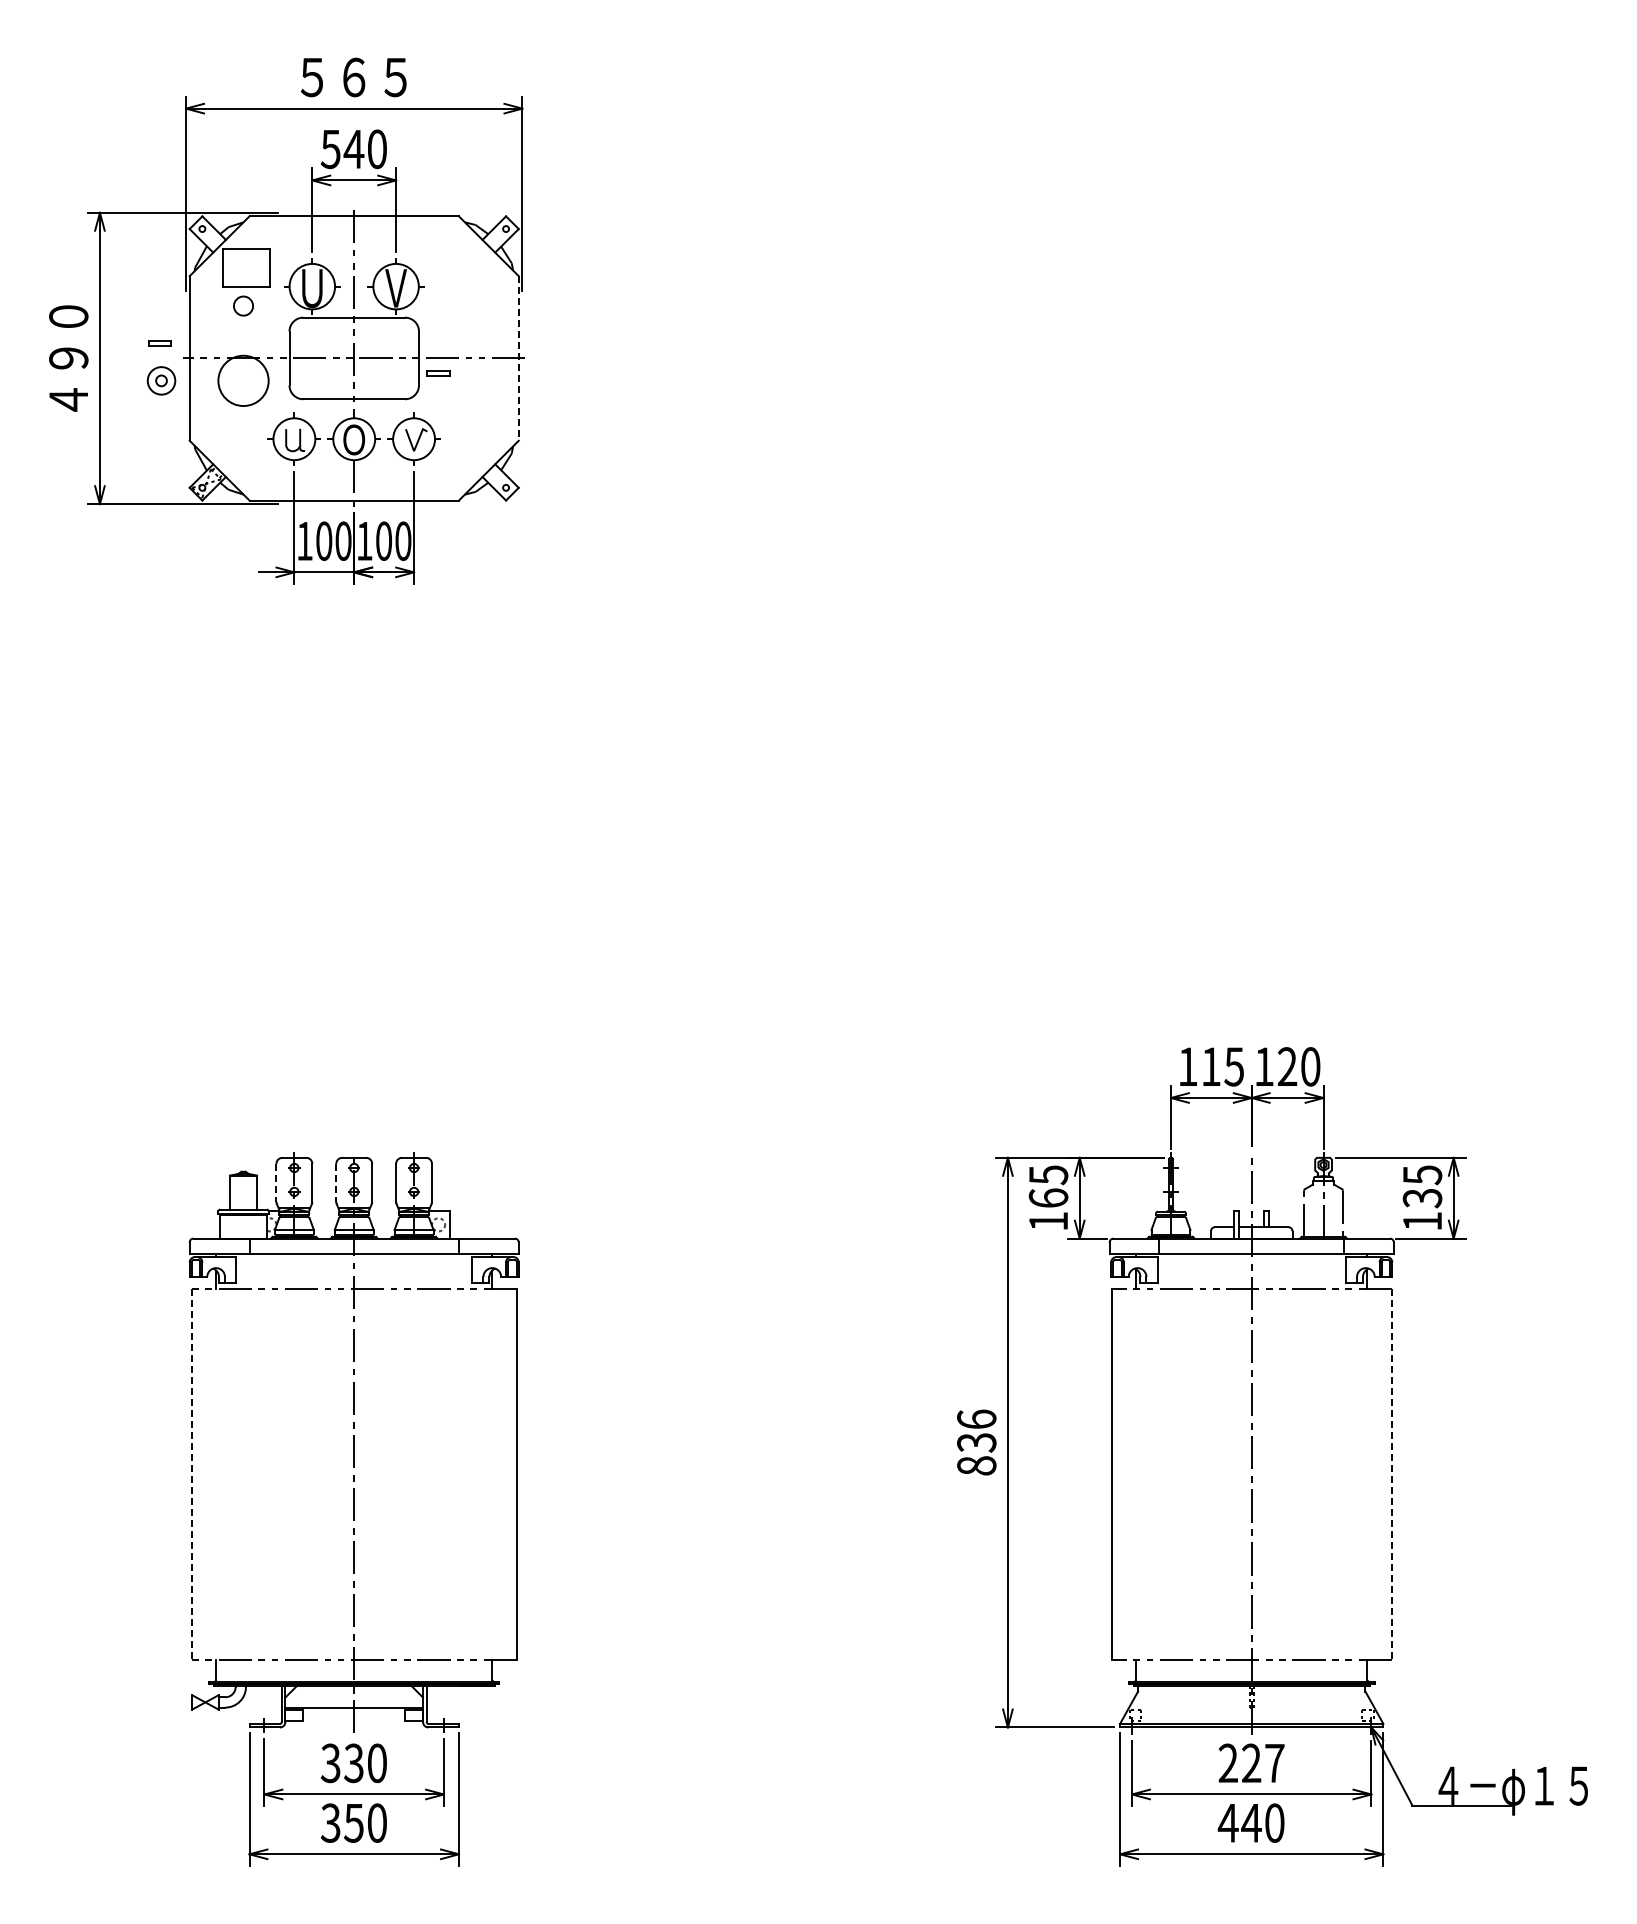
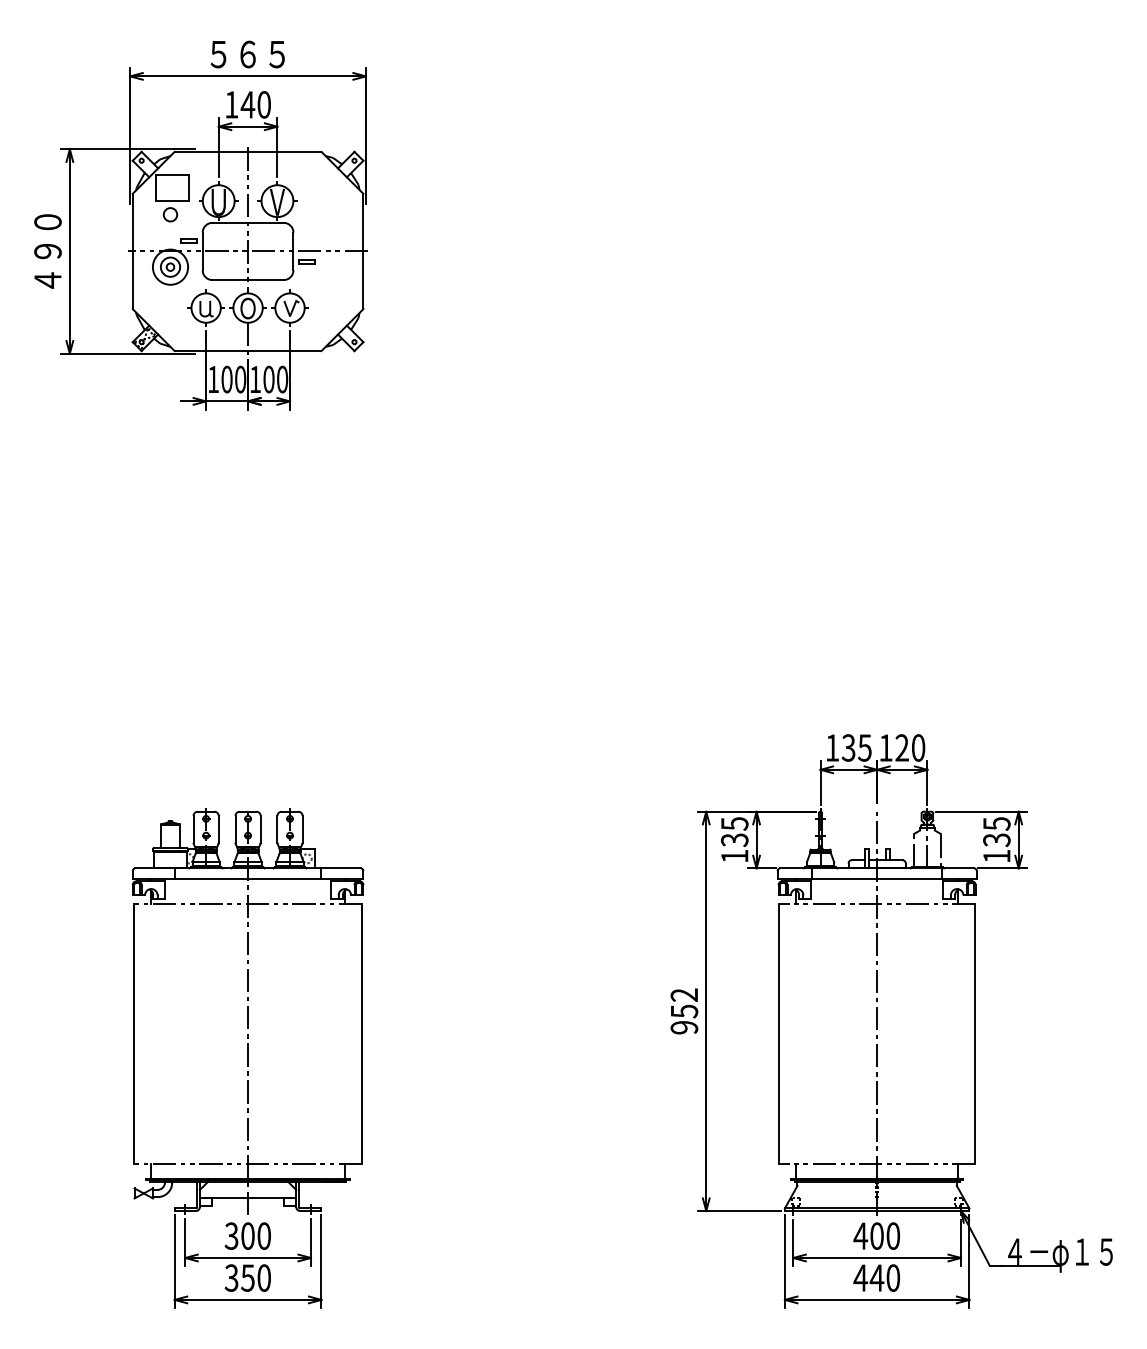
text: (330, 149) -> (231, 105), 540 -> 140
part: (159, 343) -> (188, 240), moved
line: (518, 358) -> (363, 251), dashed -> solid
part: (161, 380) -> (170, 266), moved
text: (1210, 1066) -> (848, 747), 115 -> 135
line: (276, 1182) -> (193, 829), dashed -> solid
line: (336, 1182) -> (235, 829), dashed -> solid
text: (1048, 1198) -> (734, 840), 165 -> 135
text: (976, 1442) -> (684, 1011), 836 -> 952
line: (191, 1474) -> (134, 1033), dashed -> solid
line: (1391, 1474) -> (975, 1033), dashed -> solid
text: (353, 1763) -> (247, 1236), 330 -> 300
text: (1250, 1763) -> (876, 1236), 227 -> 400

